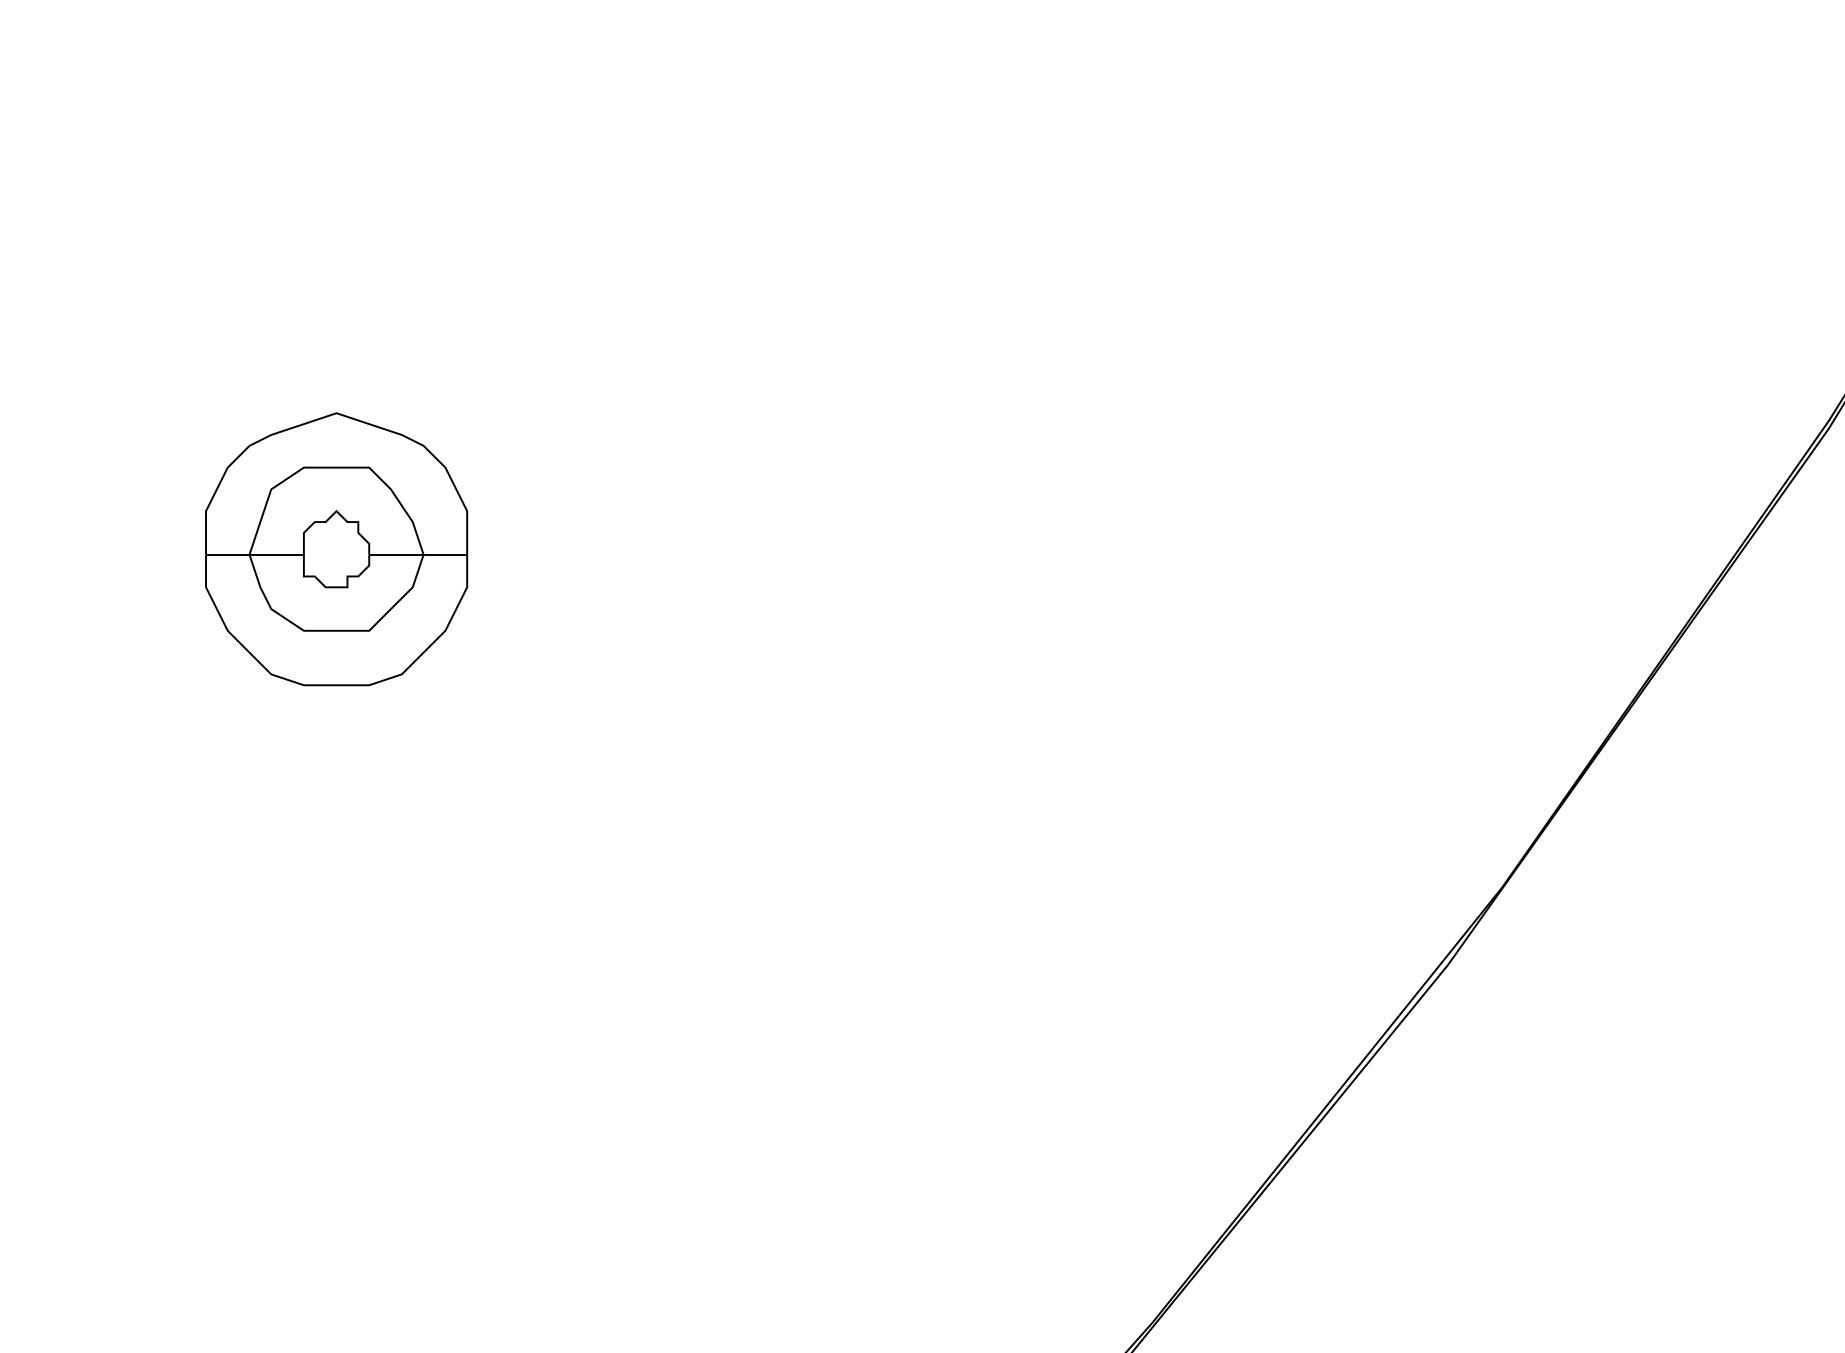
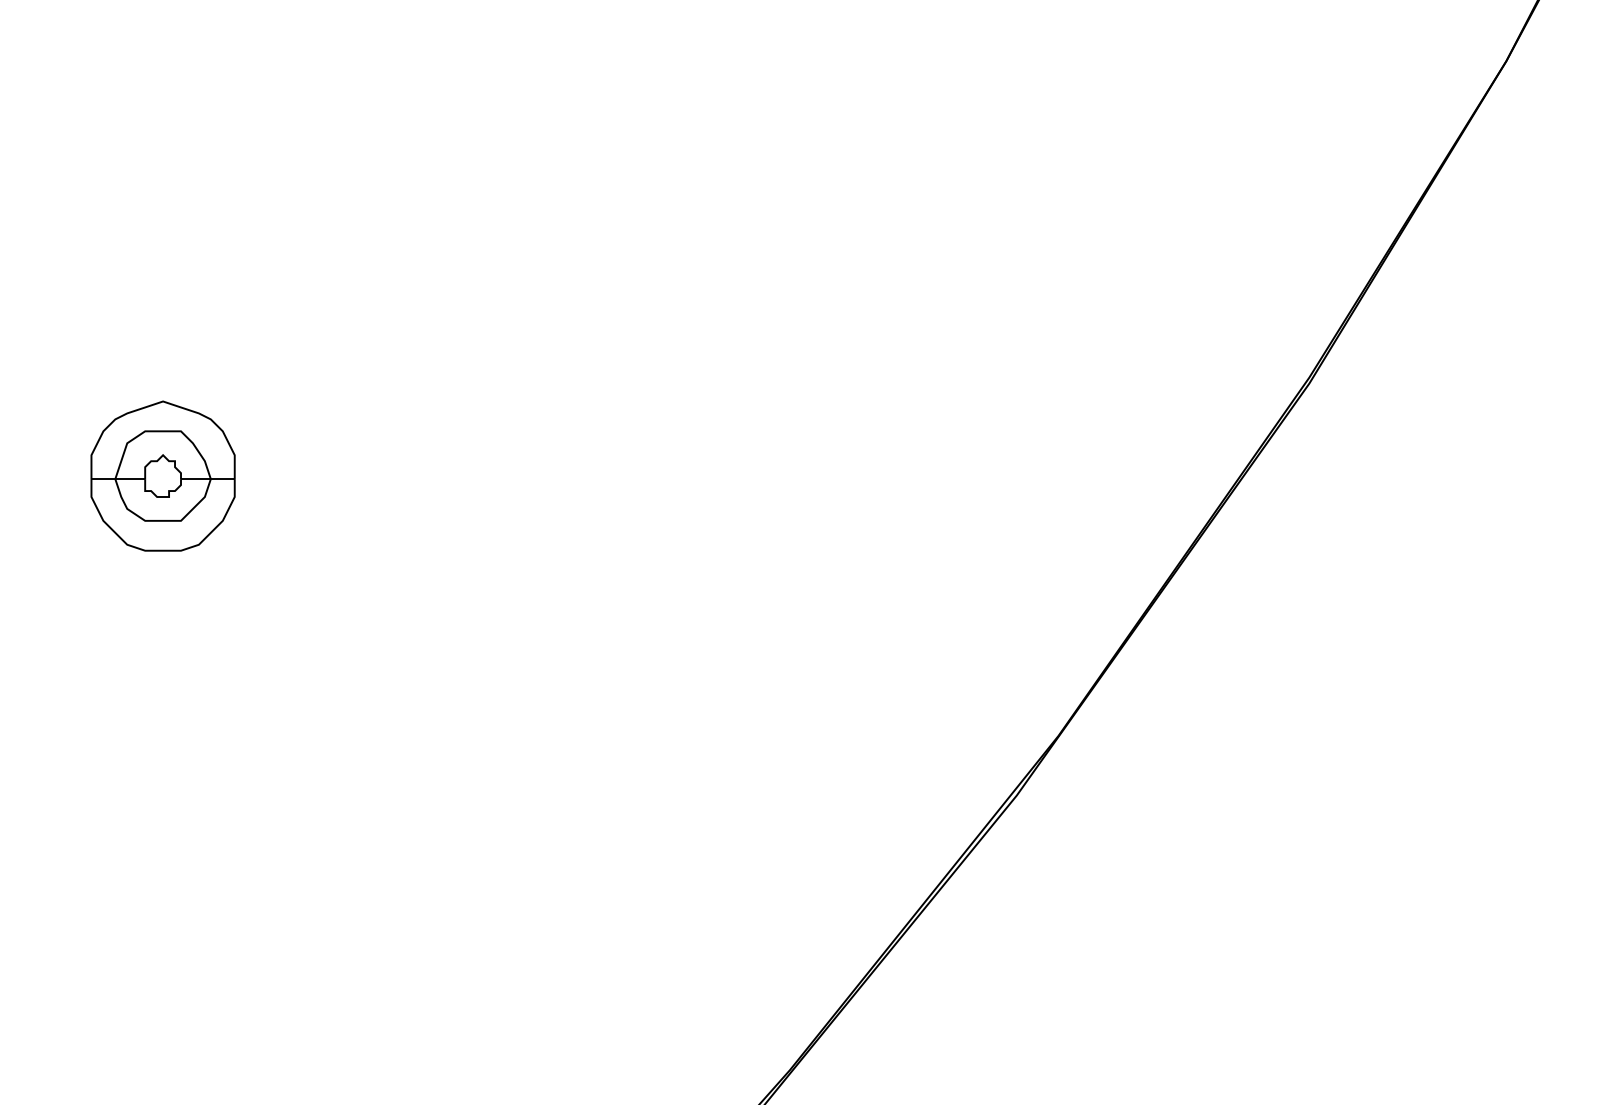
part: (335, 548) -> (162, 475), size x0.71

